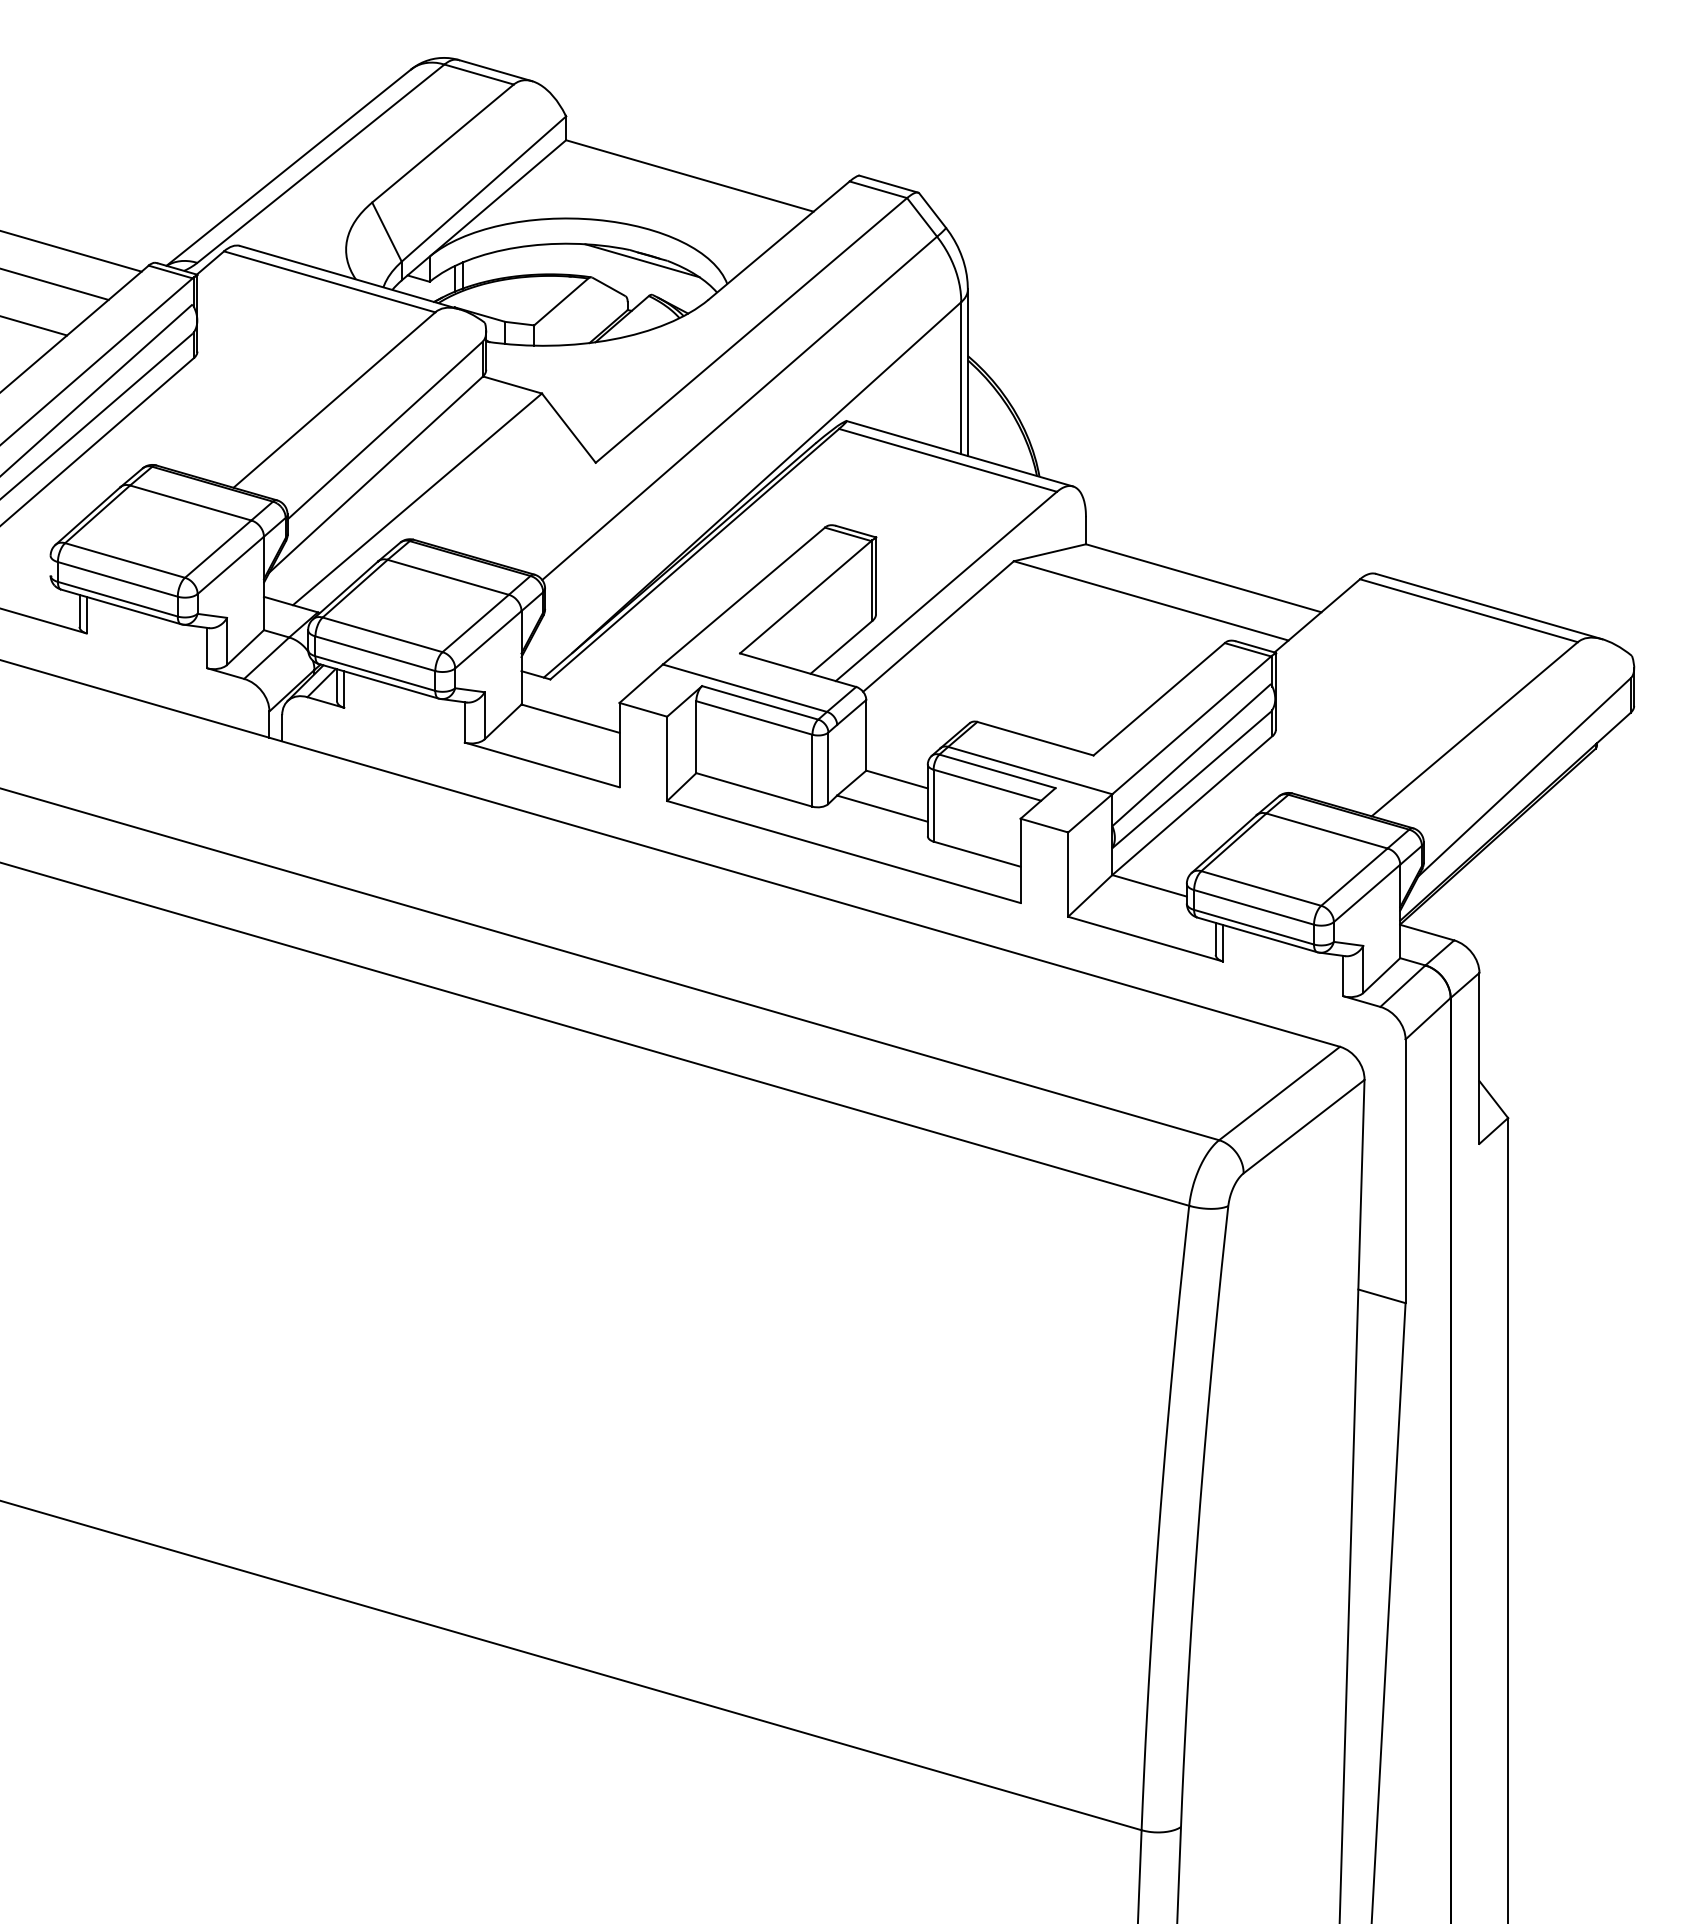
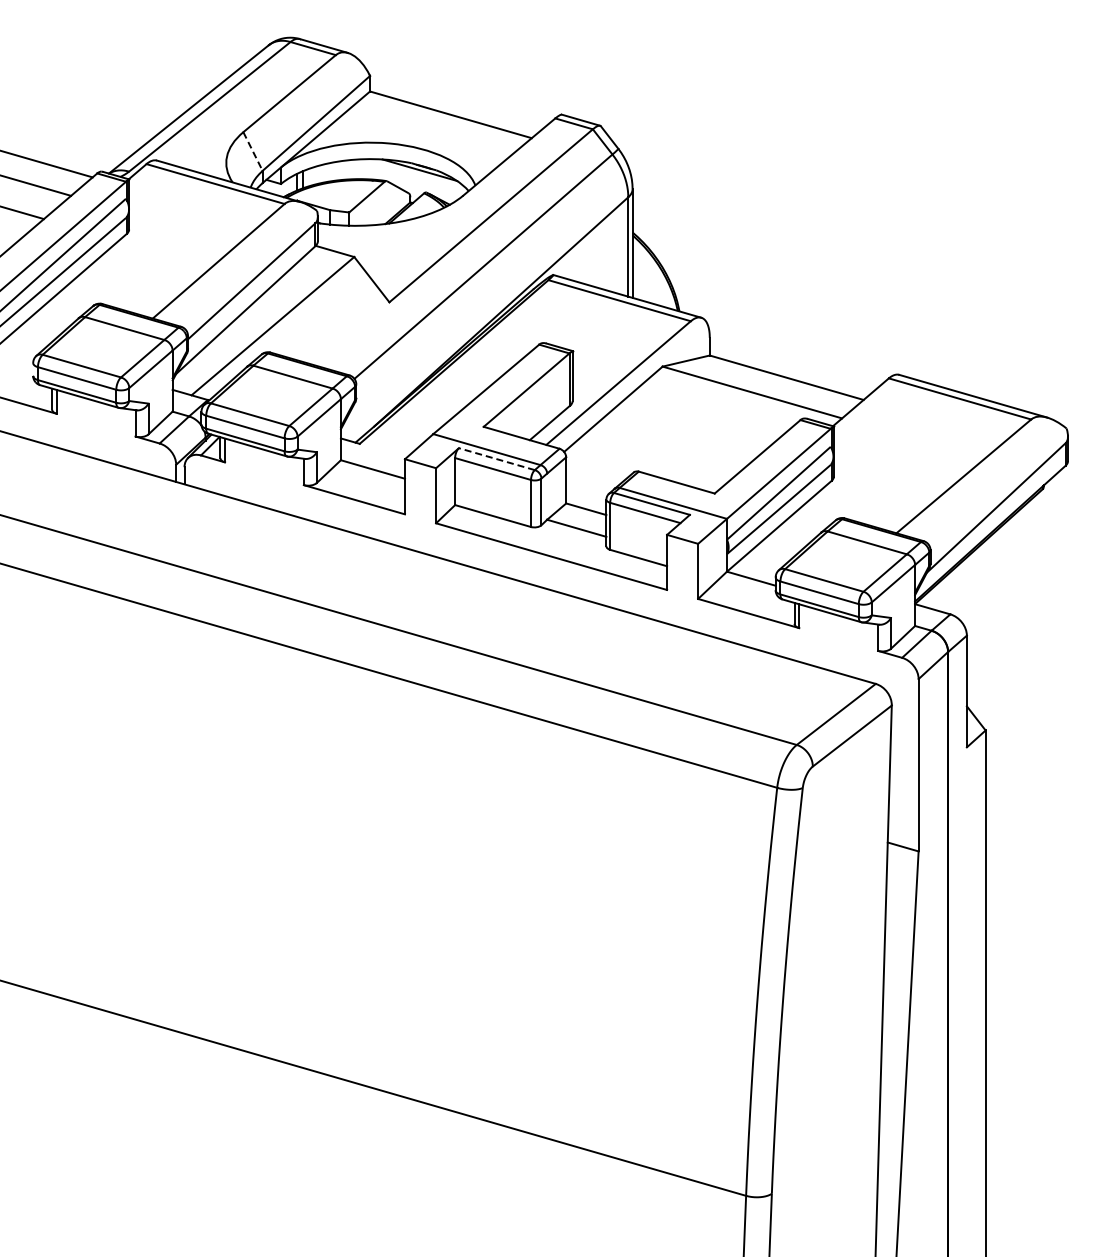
line: (387, 232) -> (253, 151), solid -> dashed
line: (759, 703) -> (496, 459), solid -> dashed

